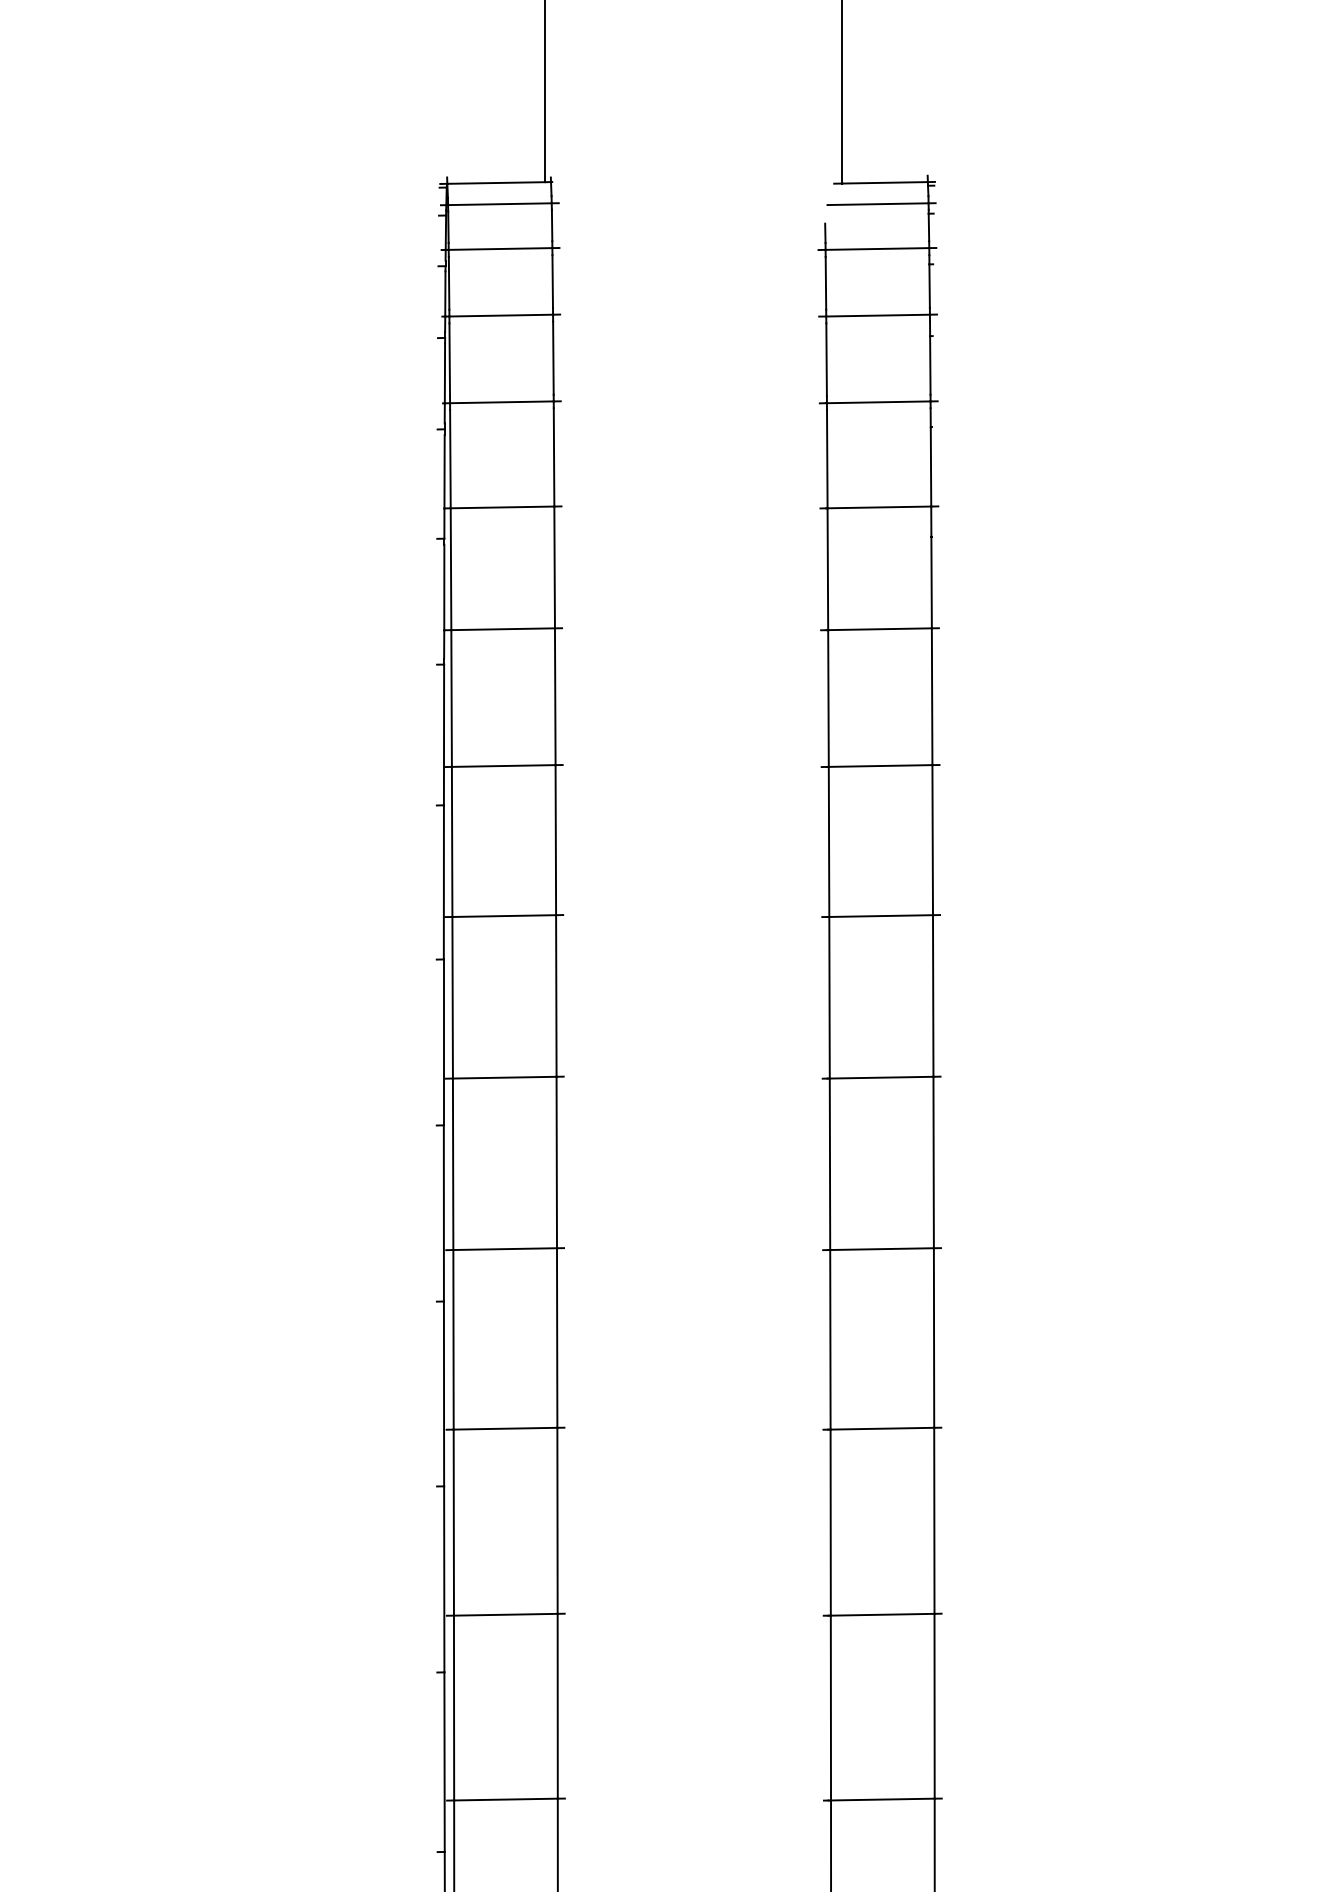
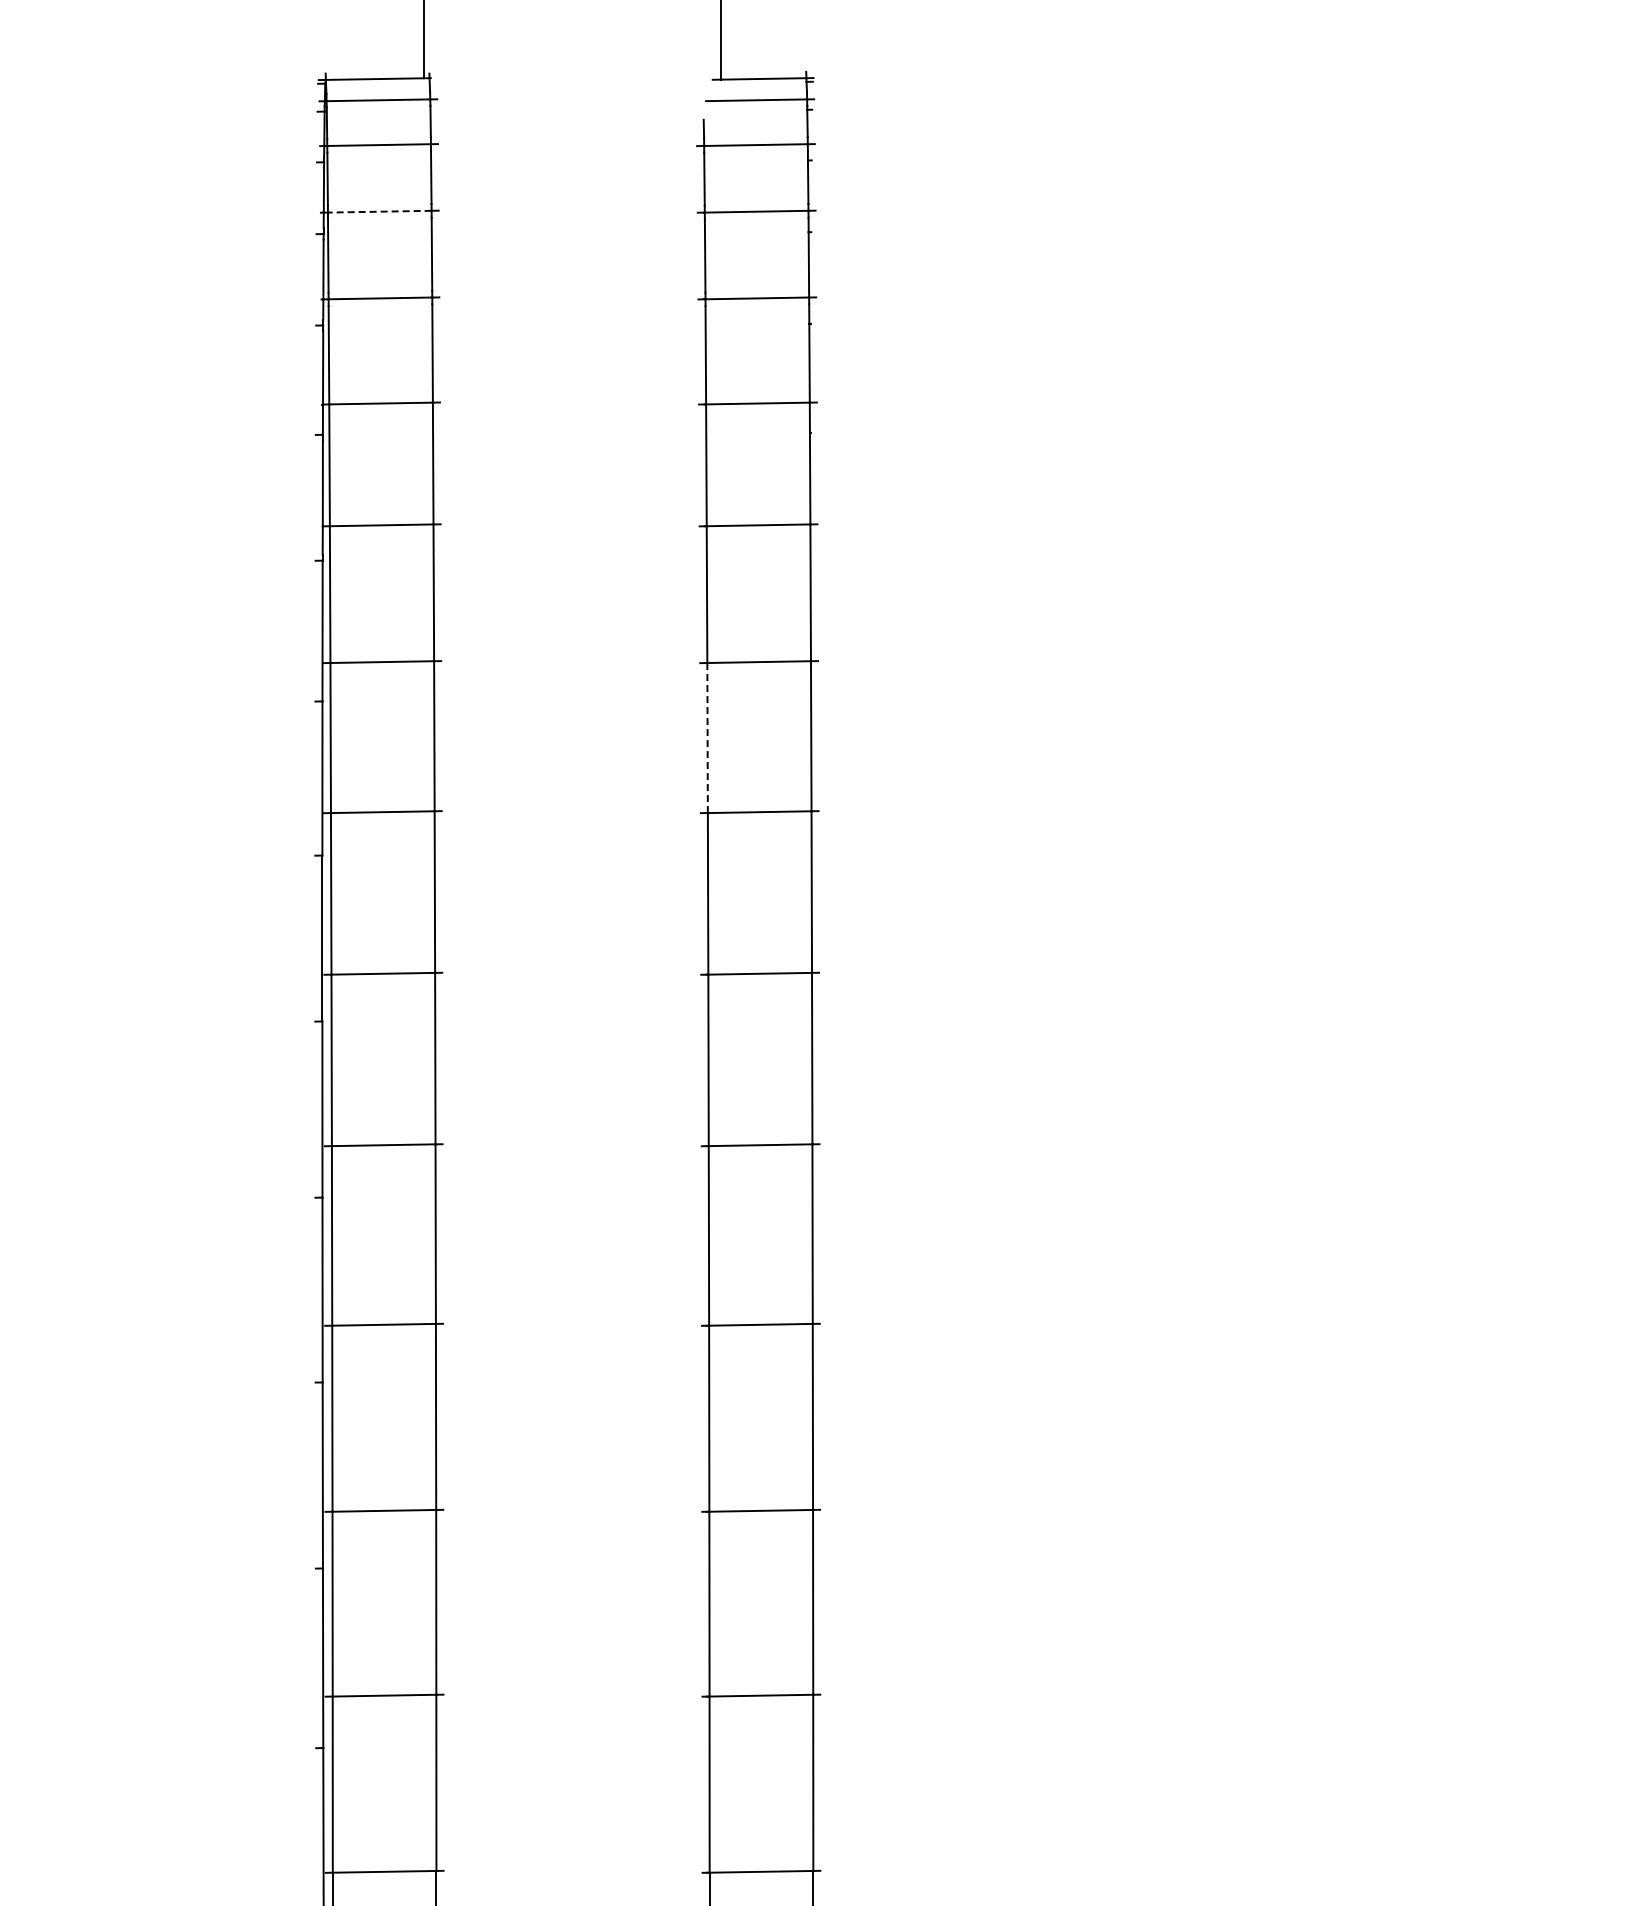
line: (500, 315) -> (379, 211), solid -> dashed
line: (828, 841) -> (707, 737), solid -> dashed

